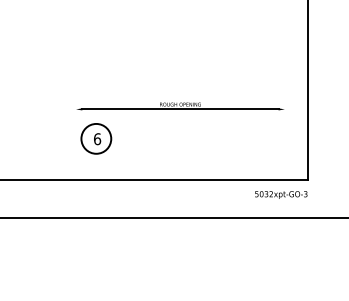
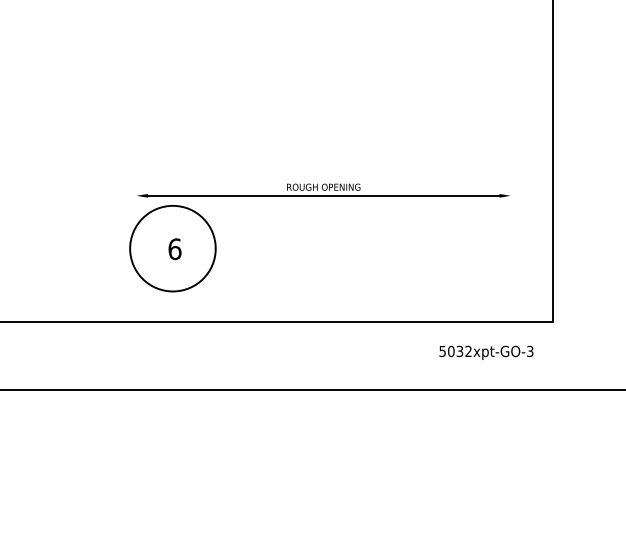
circle: (96, 138) -> (173, 247), size x1.6
text: (281, 194) -> (486, 351), moved

